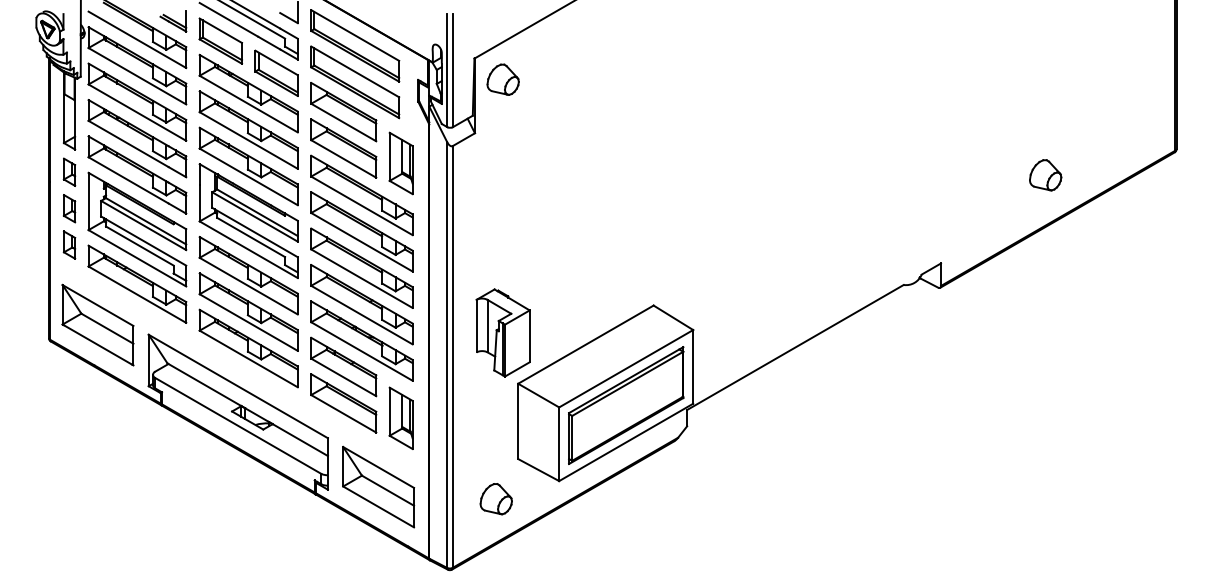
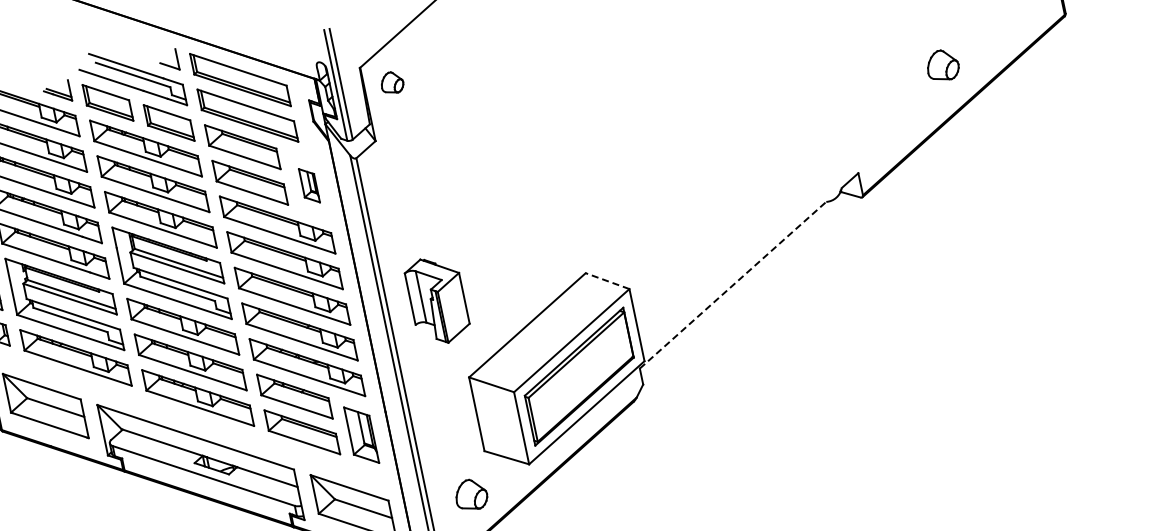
part: (502, 79) -> (391, 82), size x0.7
part: (400, 163) -> (308, 185), size x0.6
line: (673, 317) -> (607, 280), solid -> dashed
part: (502, 332) -> (436, 300), moved
line: (795, 347) -> (733, 285), solid -> dashed

